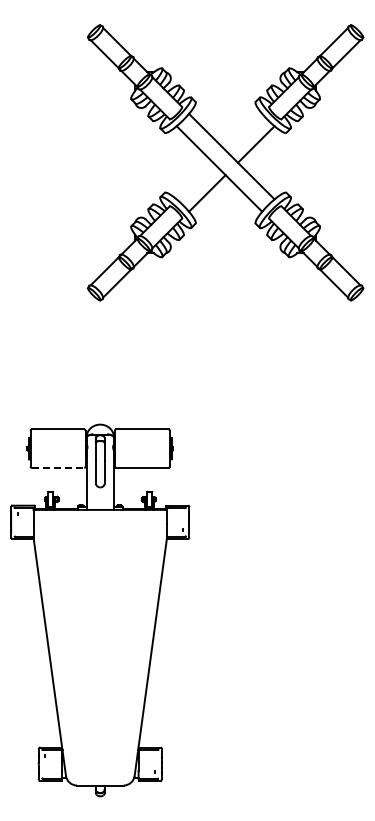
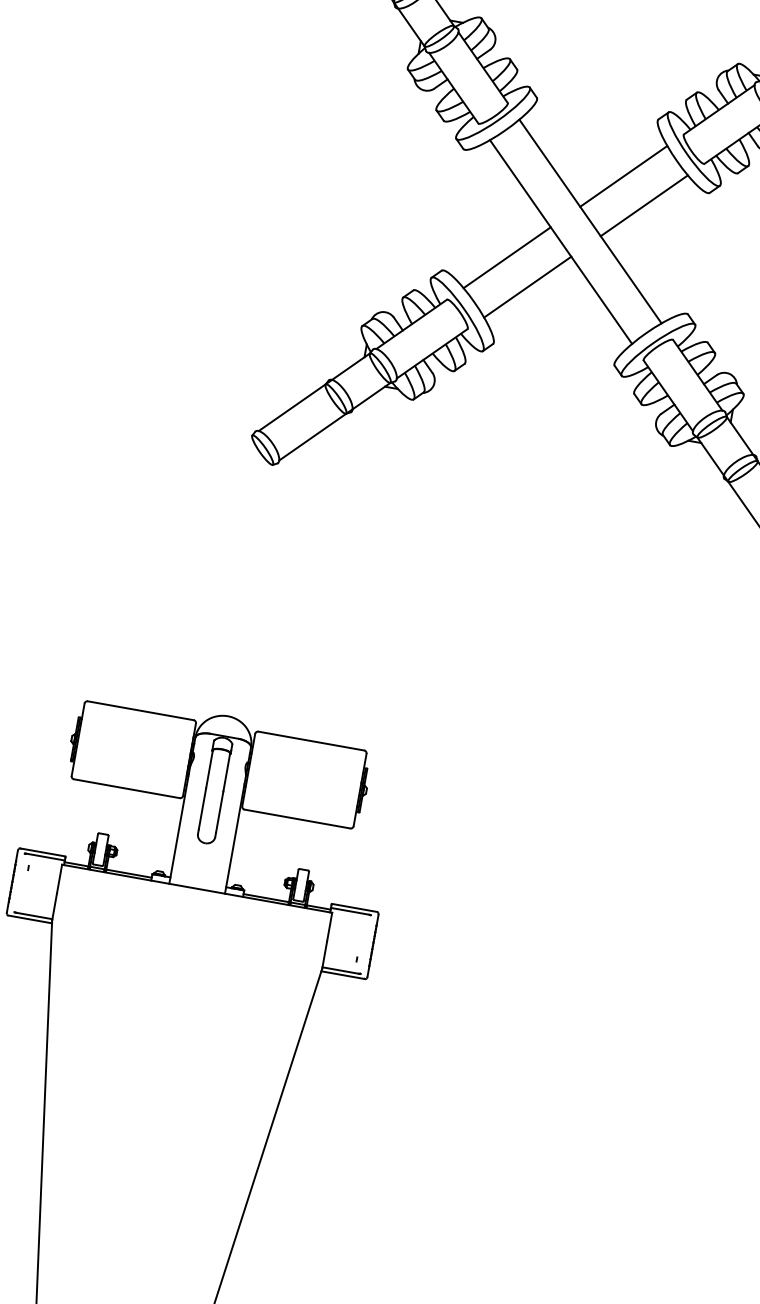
line: (243, 131) -> (623, 174), added
line: (194, 180) -> (506, 256), added
line: (58, 467) -> (127, 787), dashed -> solid

